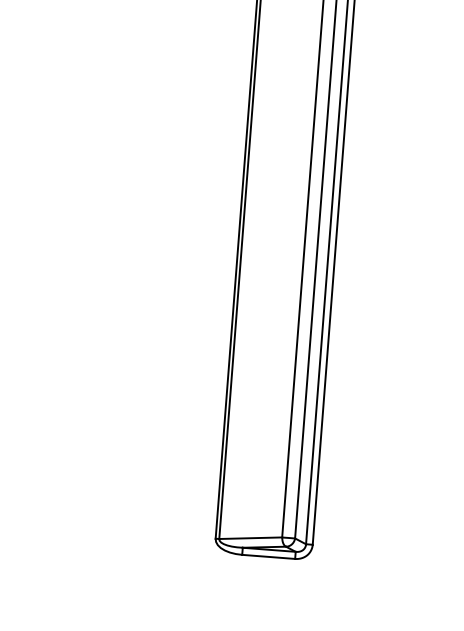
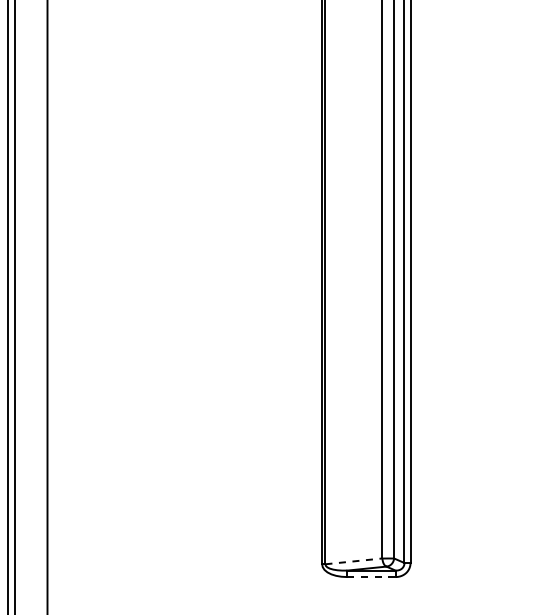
line: (250, 538) -> (353, 561), solid -> dashed
line: (268, 557) -> (371, 577), solid -> dashed

